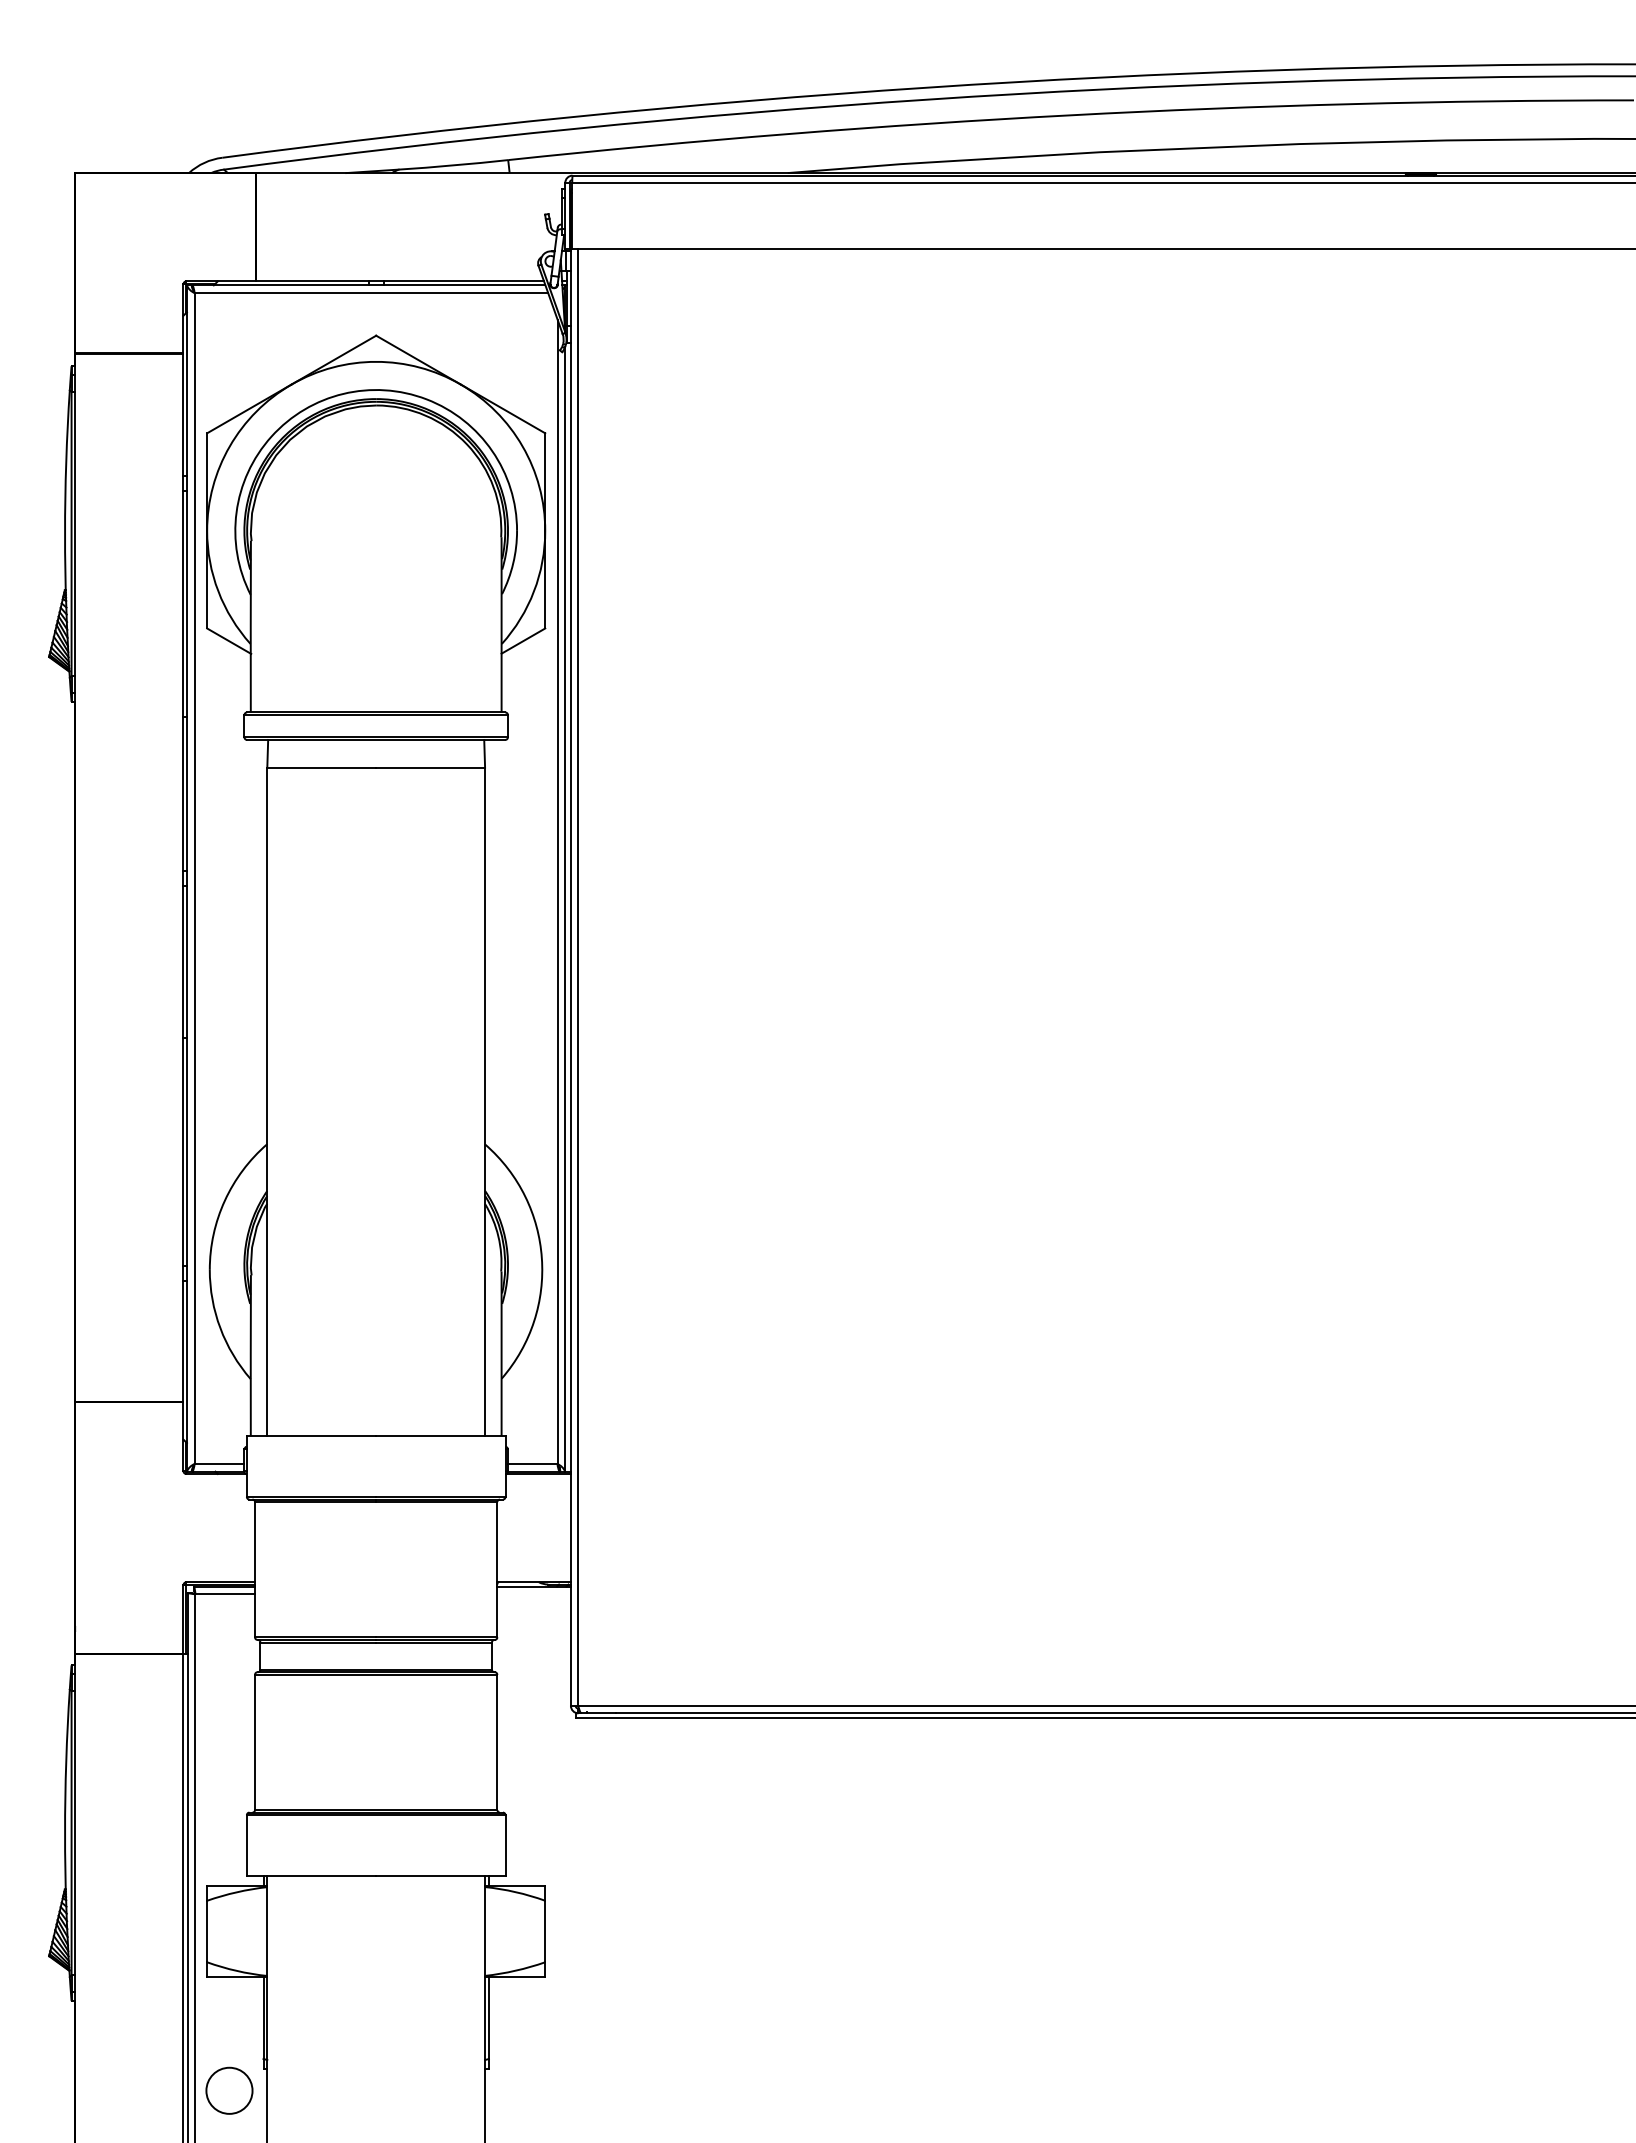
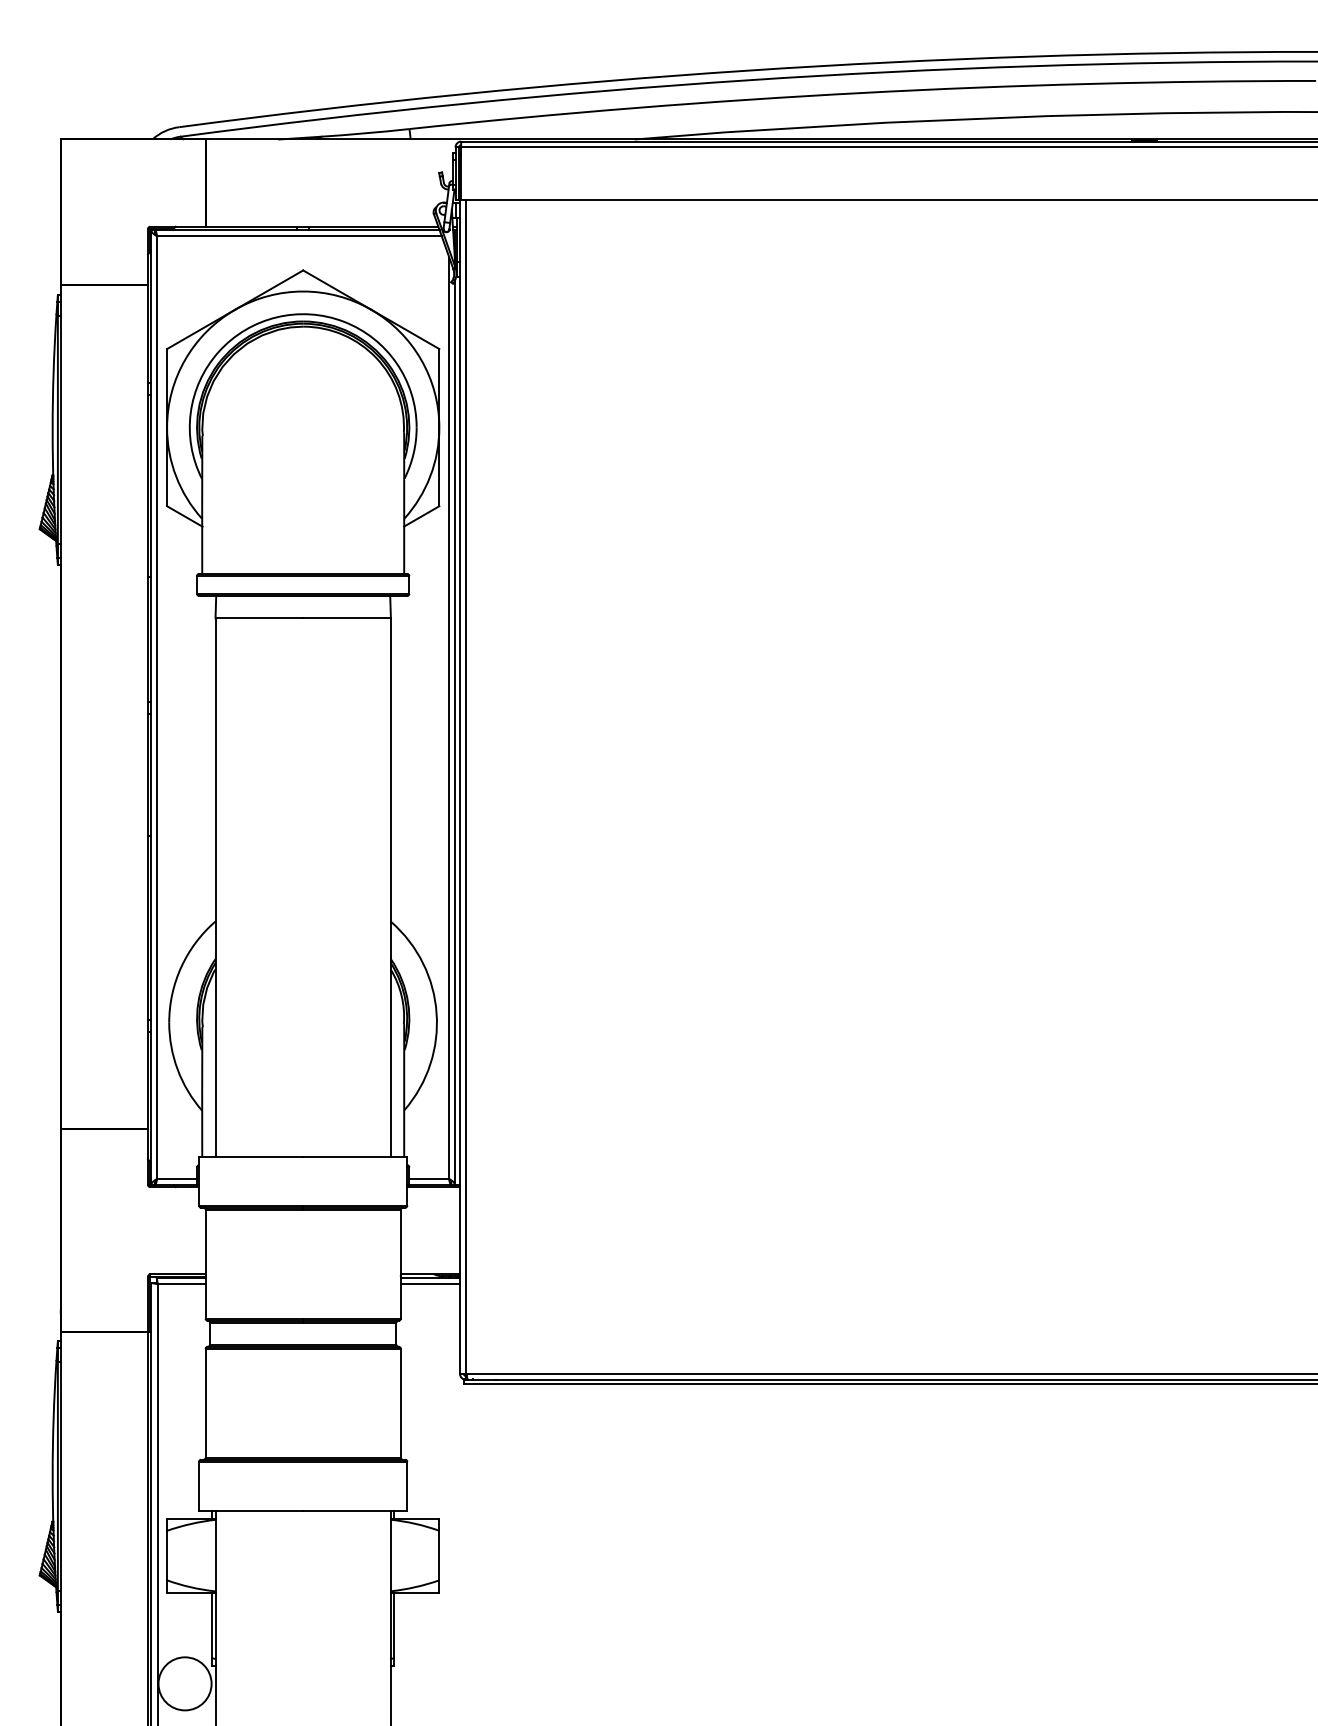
line: (533, 1594) -> (429, 1284), added
circle: (229, 2090) -> (185, 1683), size x1.43

